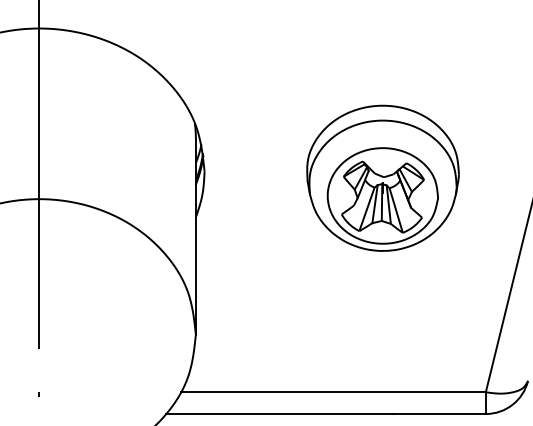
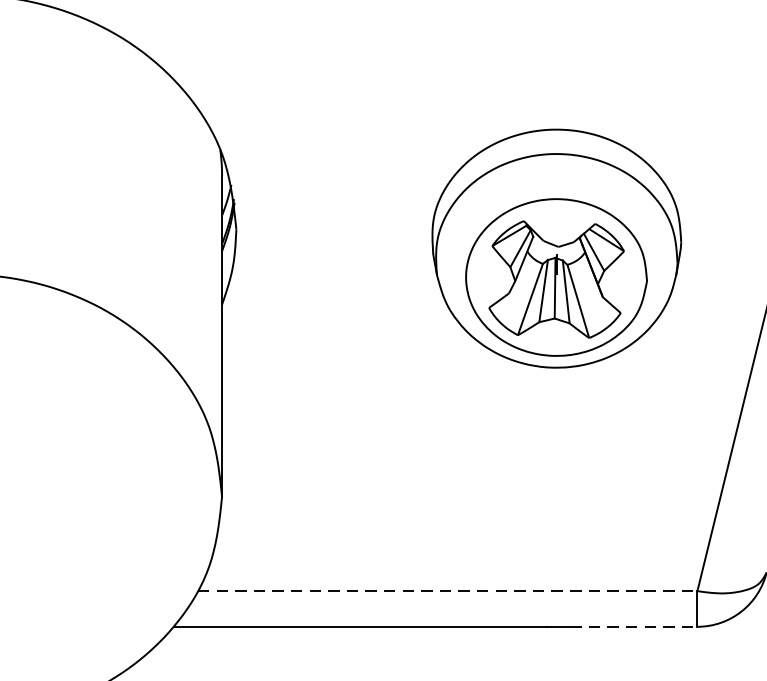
part: (382, 177) -> (555, 247), moved
line: (333, 392) -> (447, 591), solid -> dashed
line: (447, 414) -> (634, 627), solid -> dashed

